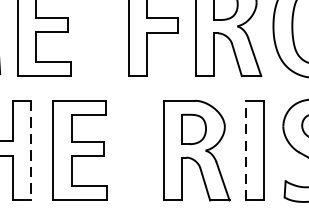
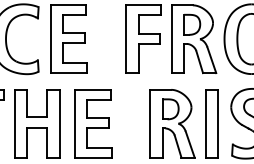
line: (30, 150) -> (59, 123), dashed -> solid
line: (245, 150) -> (205, 123), dashed -> solid

